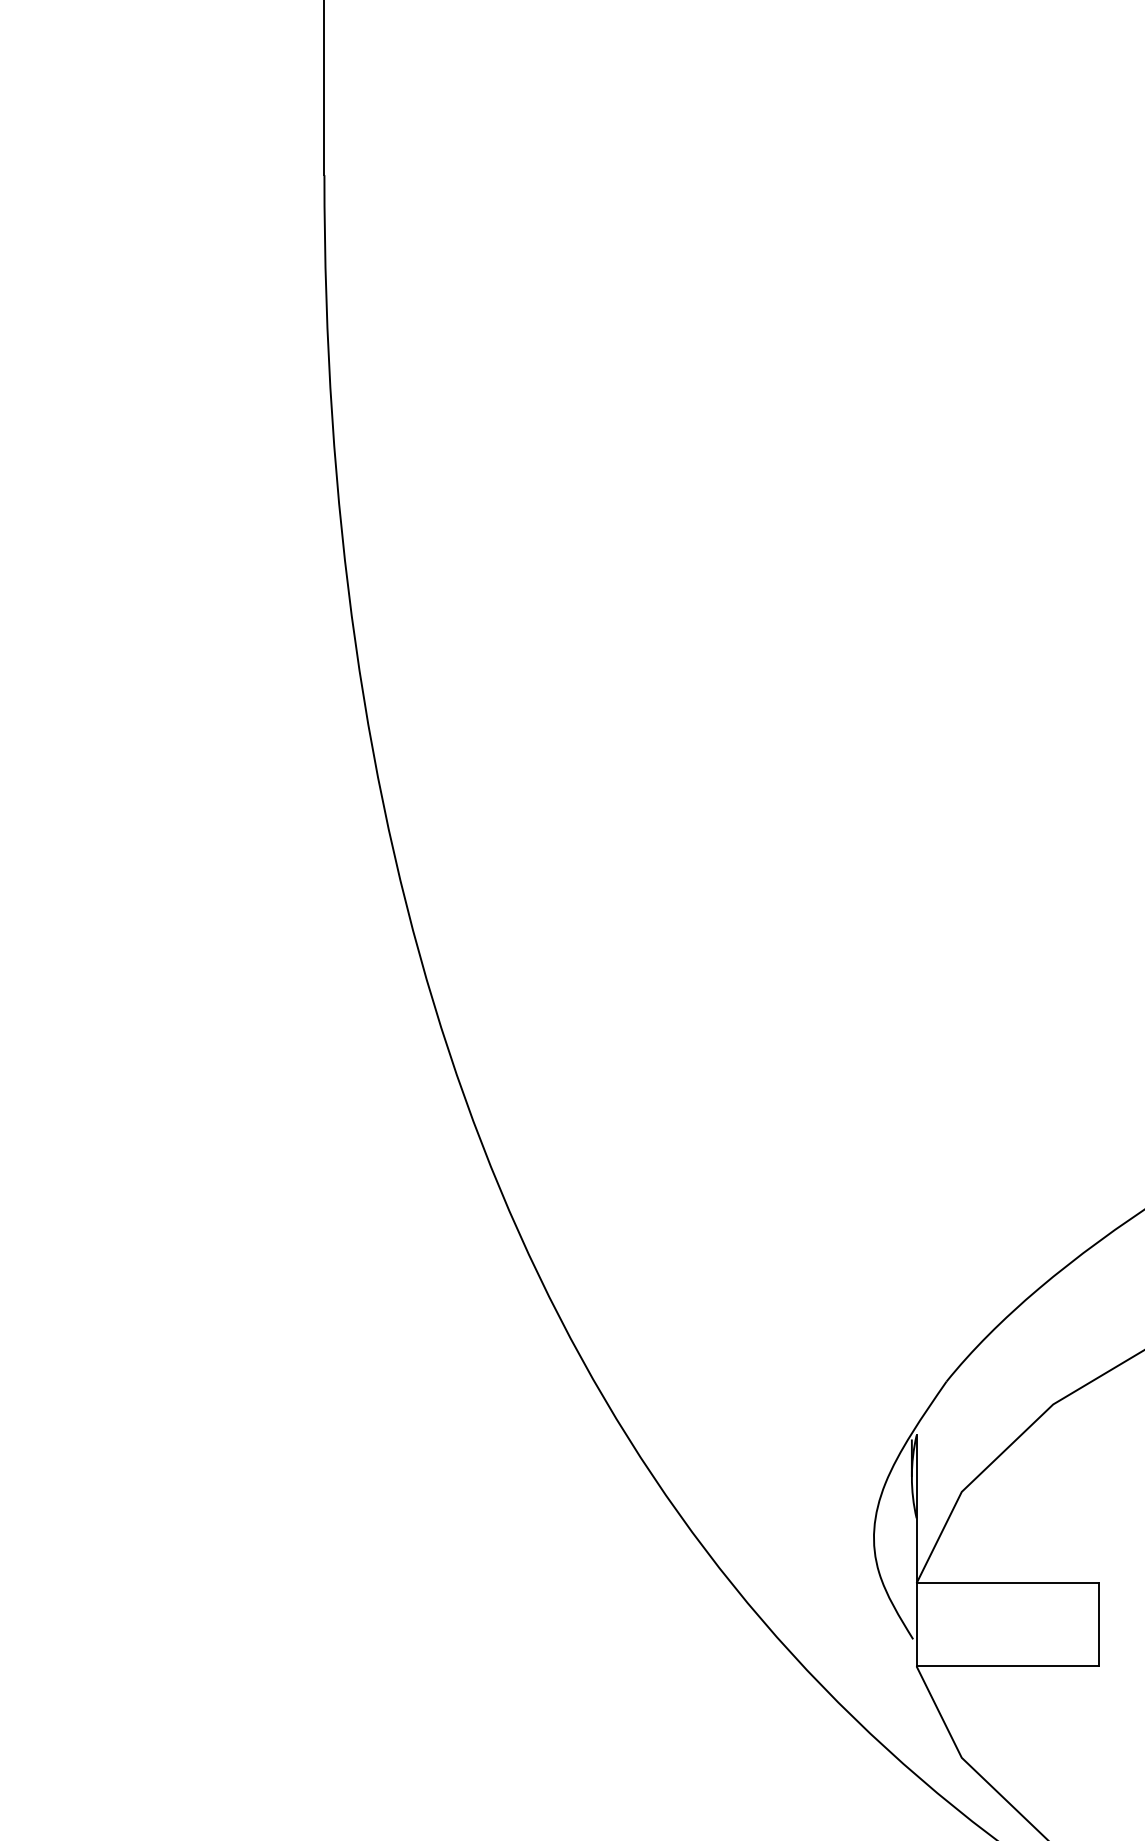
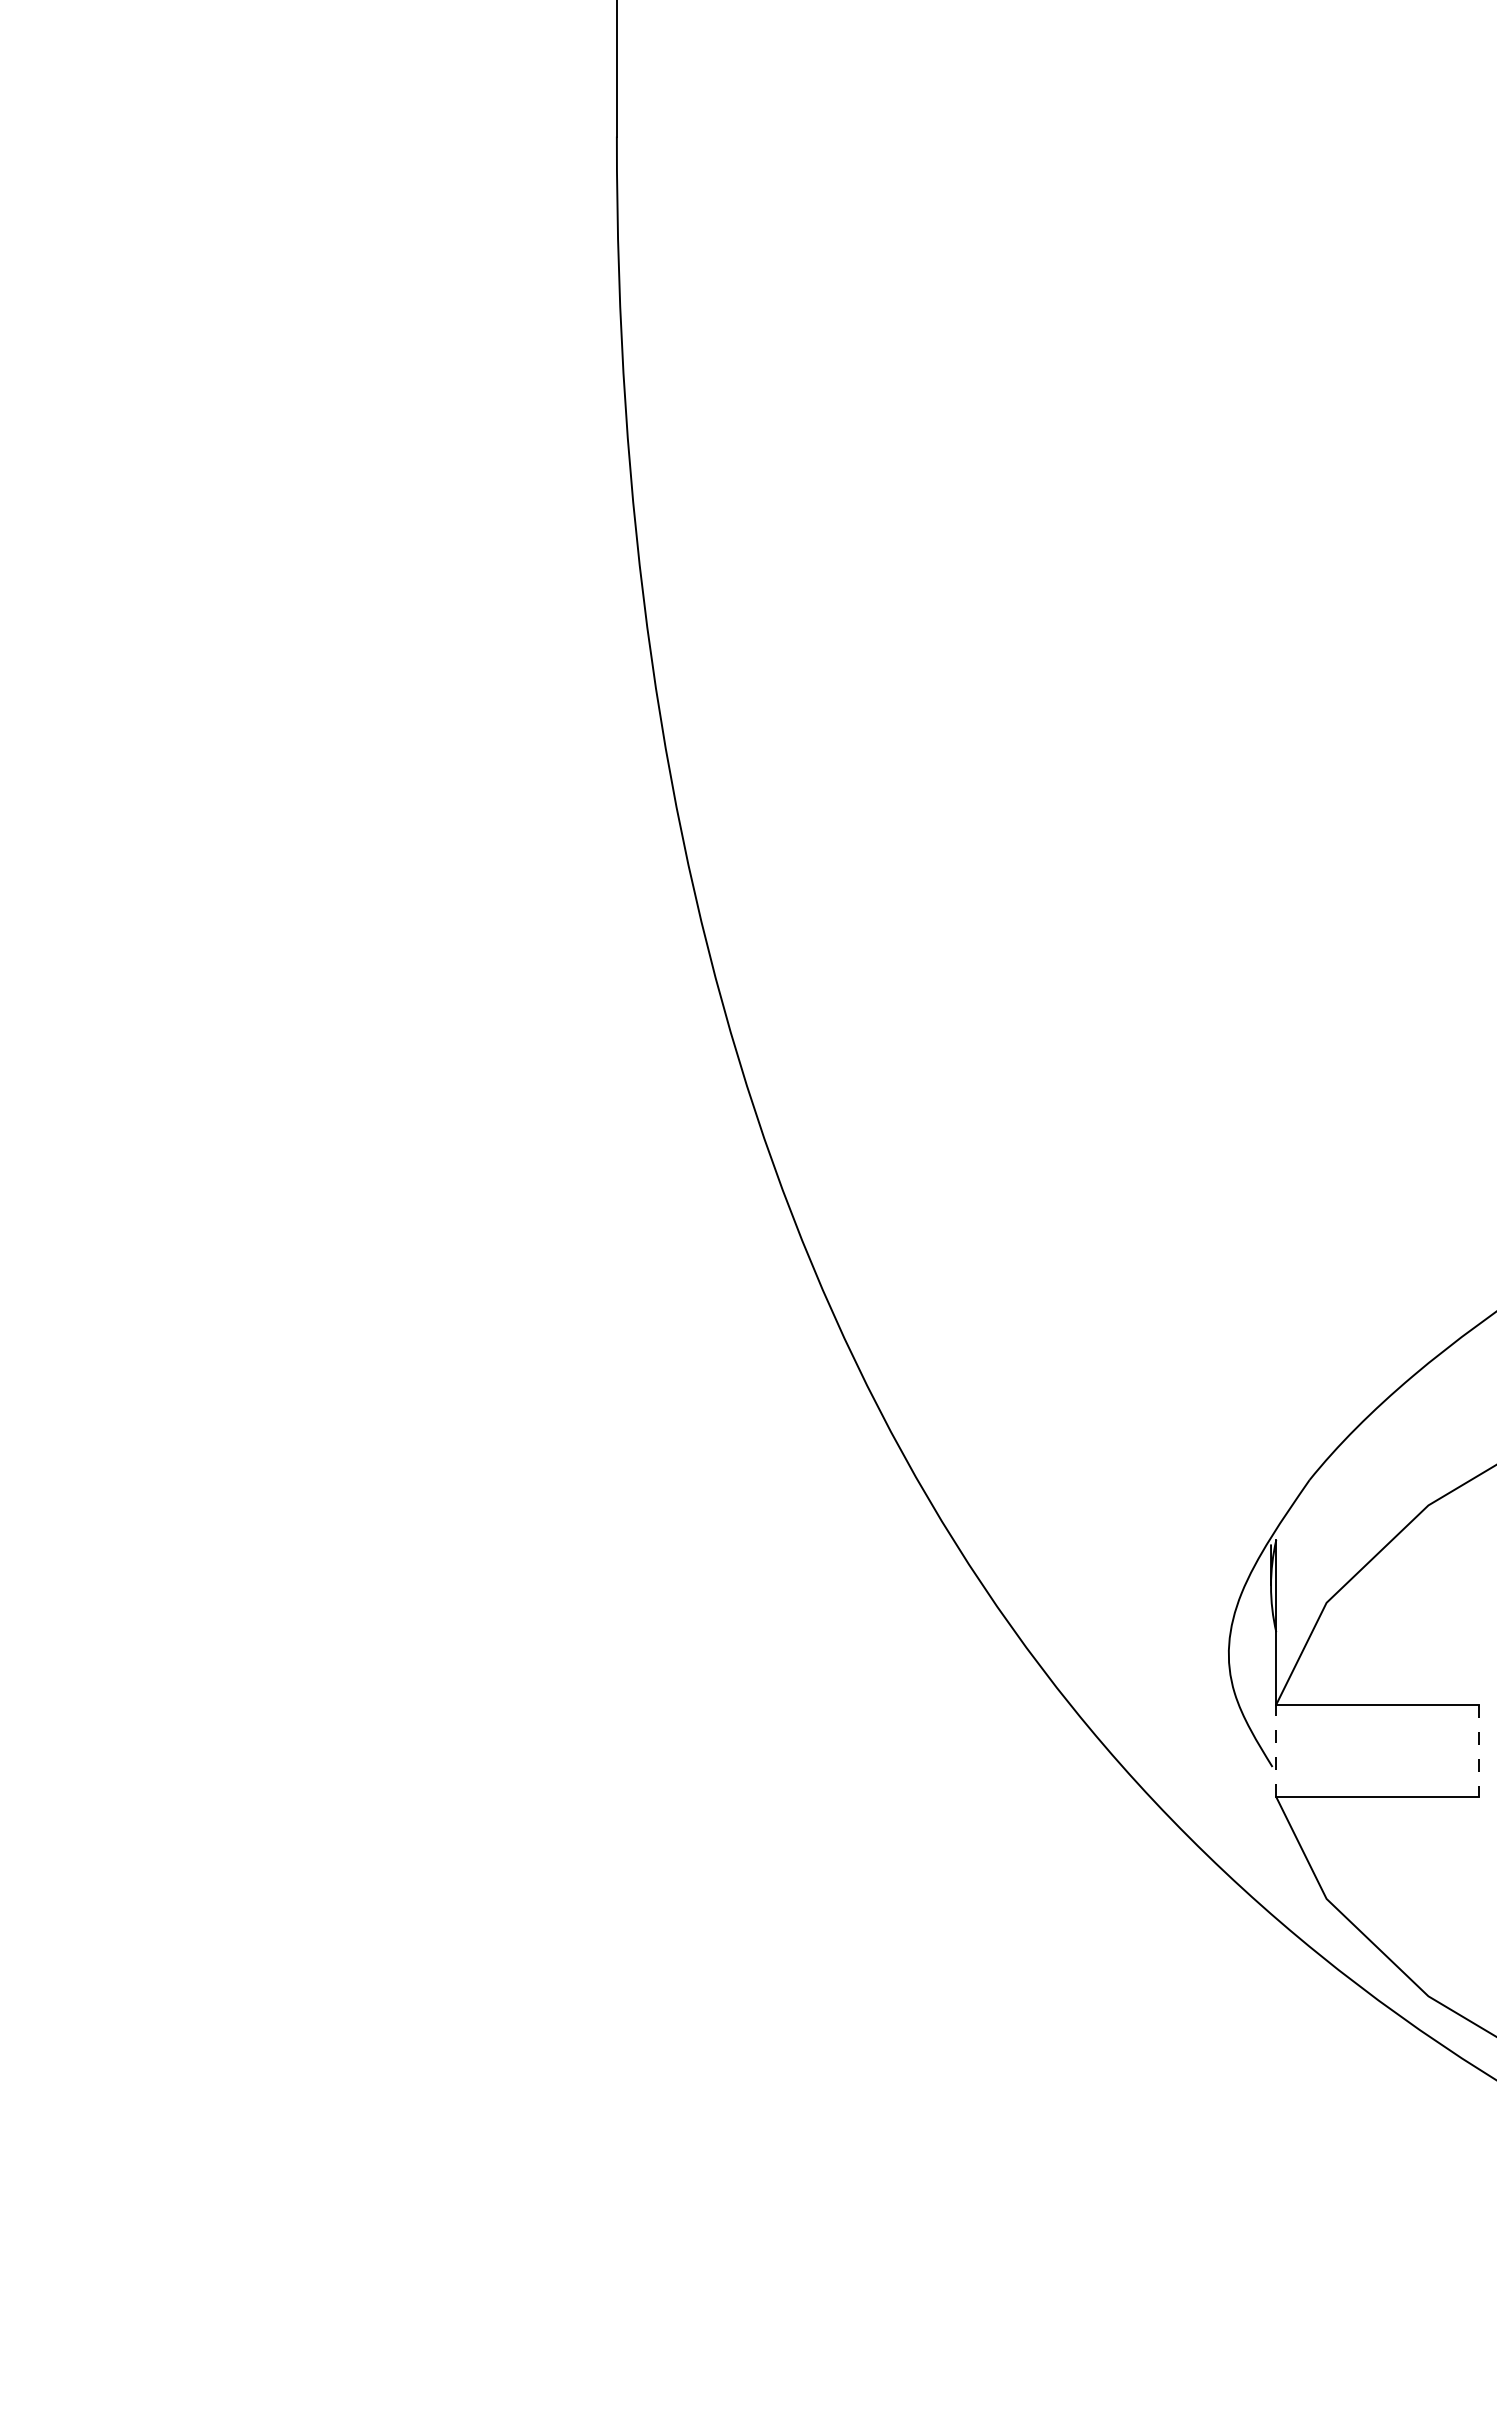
line: (916, 1624) -> (1276, 1750), solid -> dashed
line: (1099, 1625) -> (1479, 1751), solid -> dashed

